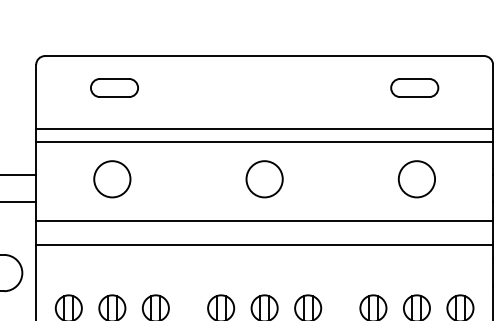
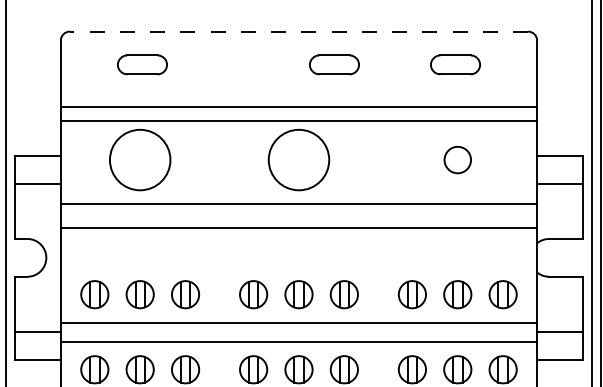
line: (264, 55) -> (298, 31), solid -> dashed
part: (298, 87) -> (334, 64), added
circle: (112, 178) -> (140, 159), size x1.6
circle: (264, 178) -> (298, 159), size x1.6
circle: (416, 178) -> (457, 159), size x0.7

